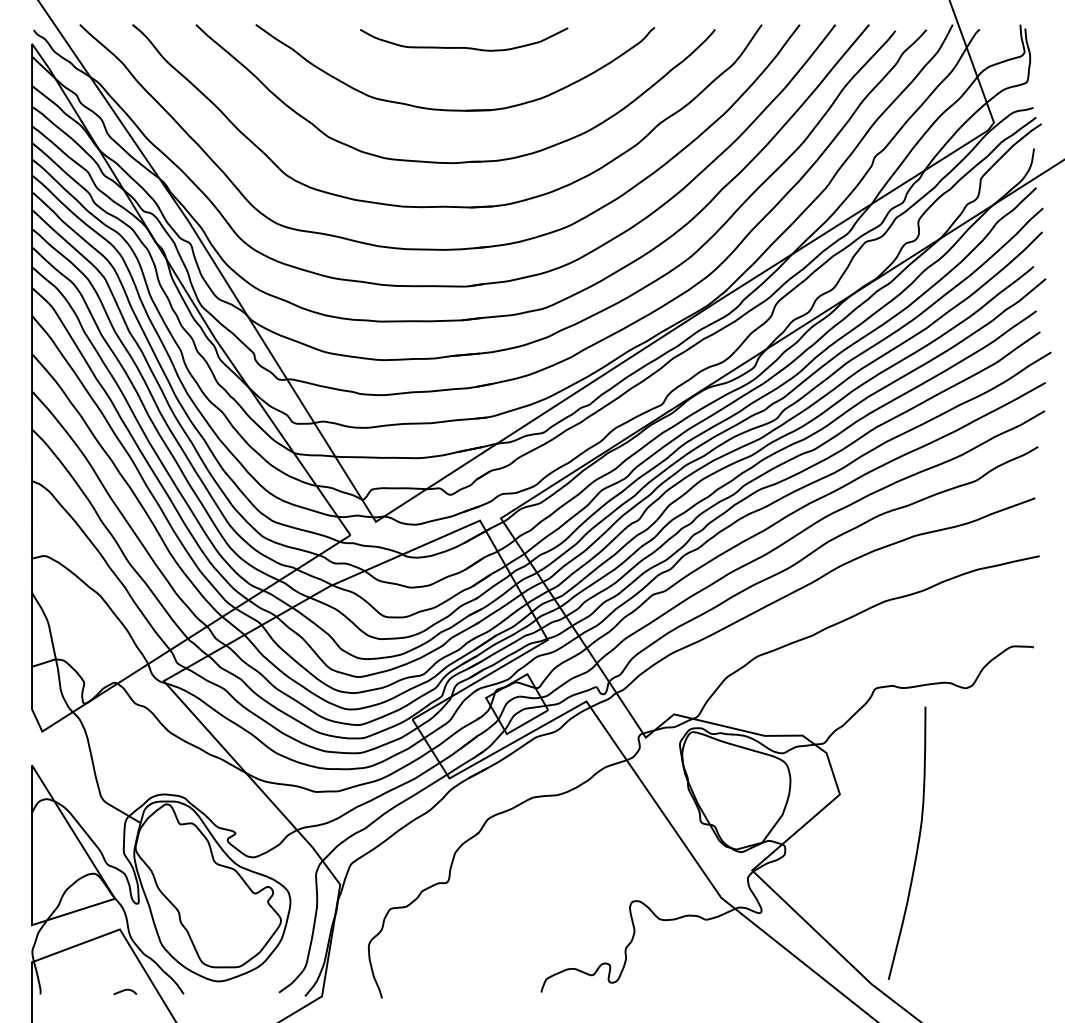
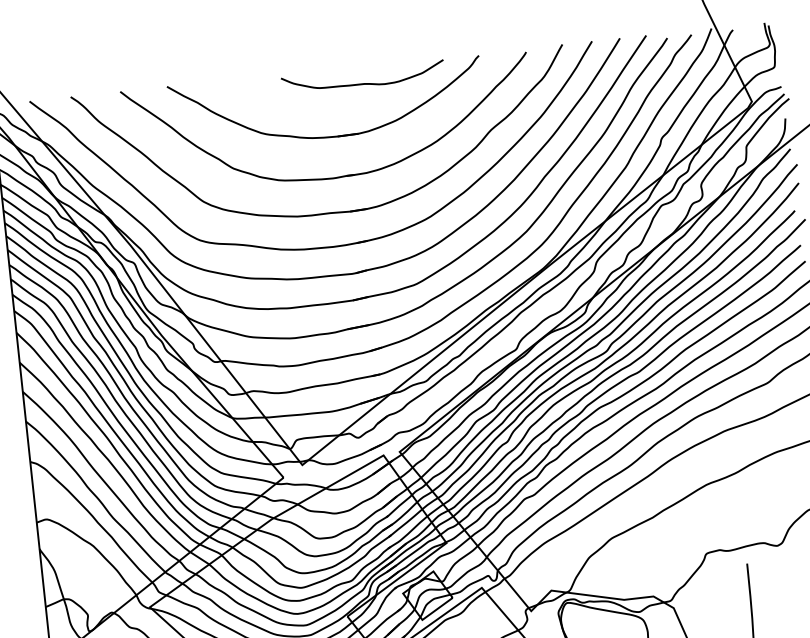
curve: (464, 47) -> (364, 83), moved

